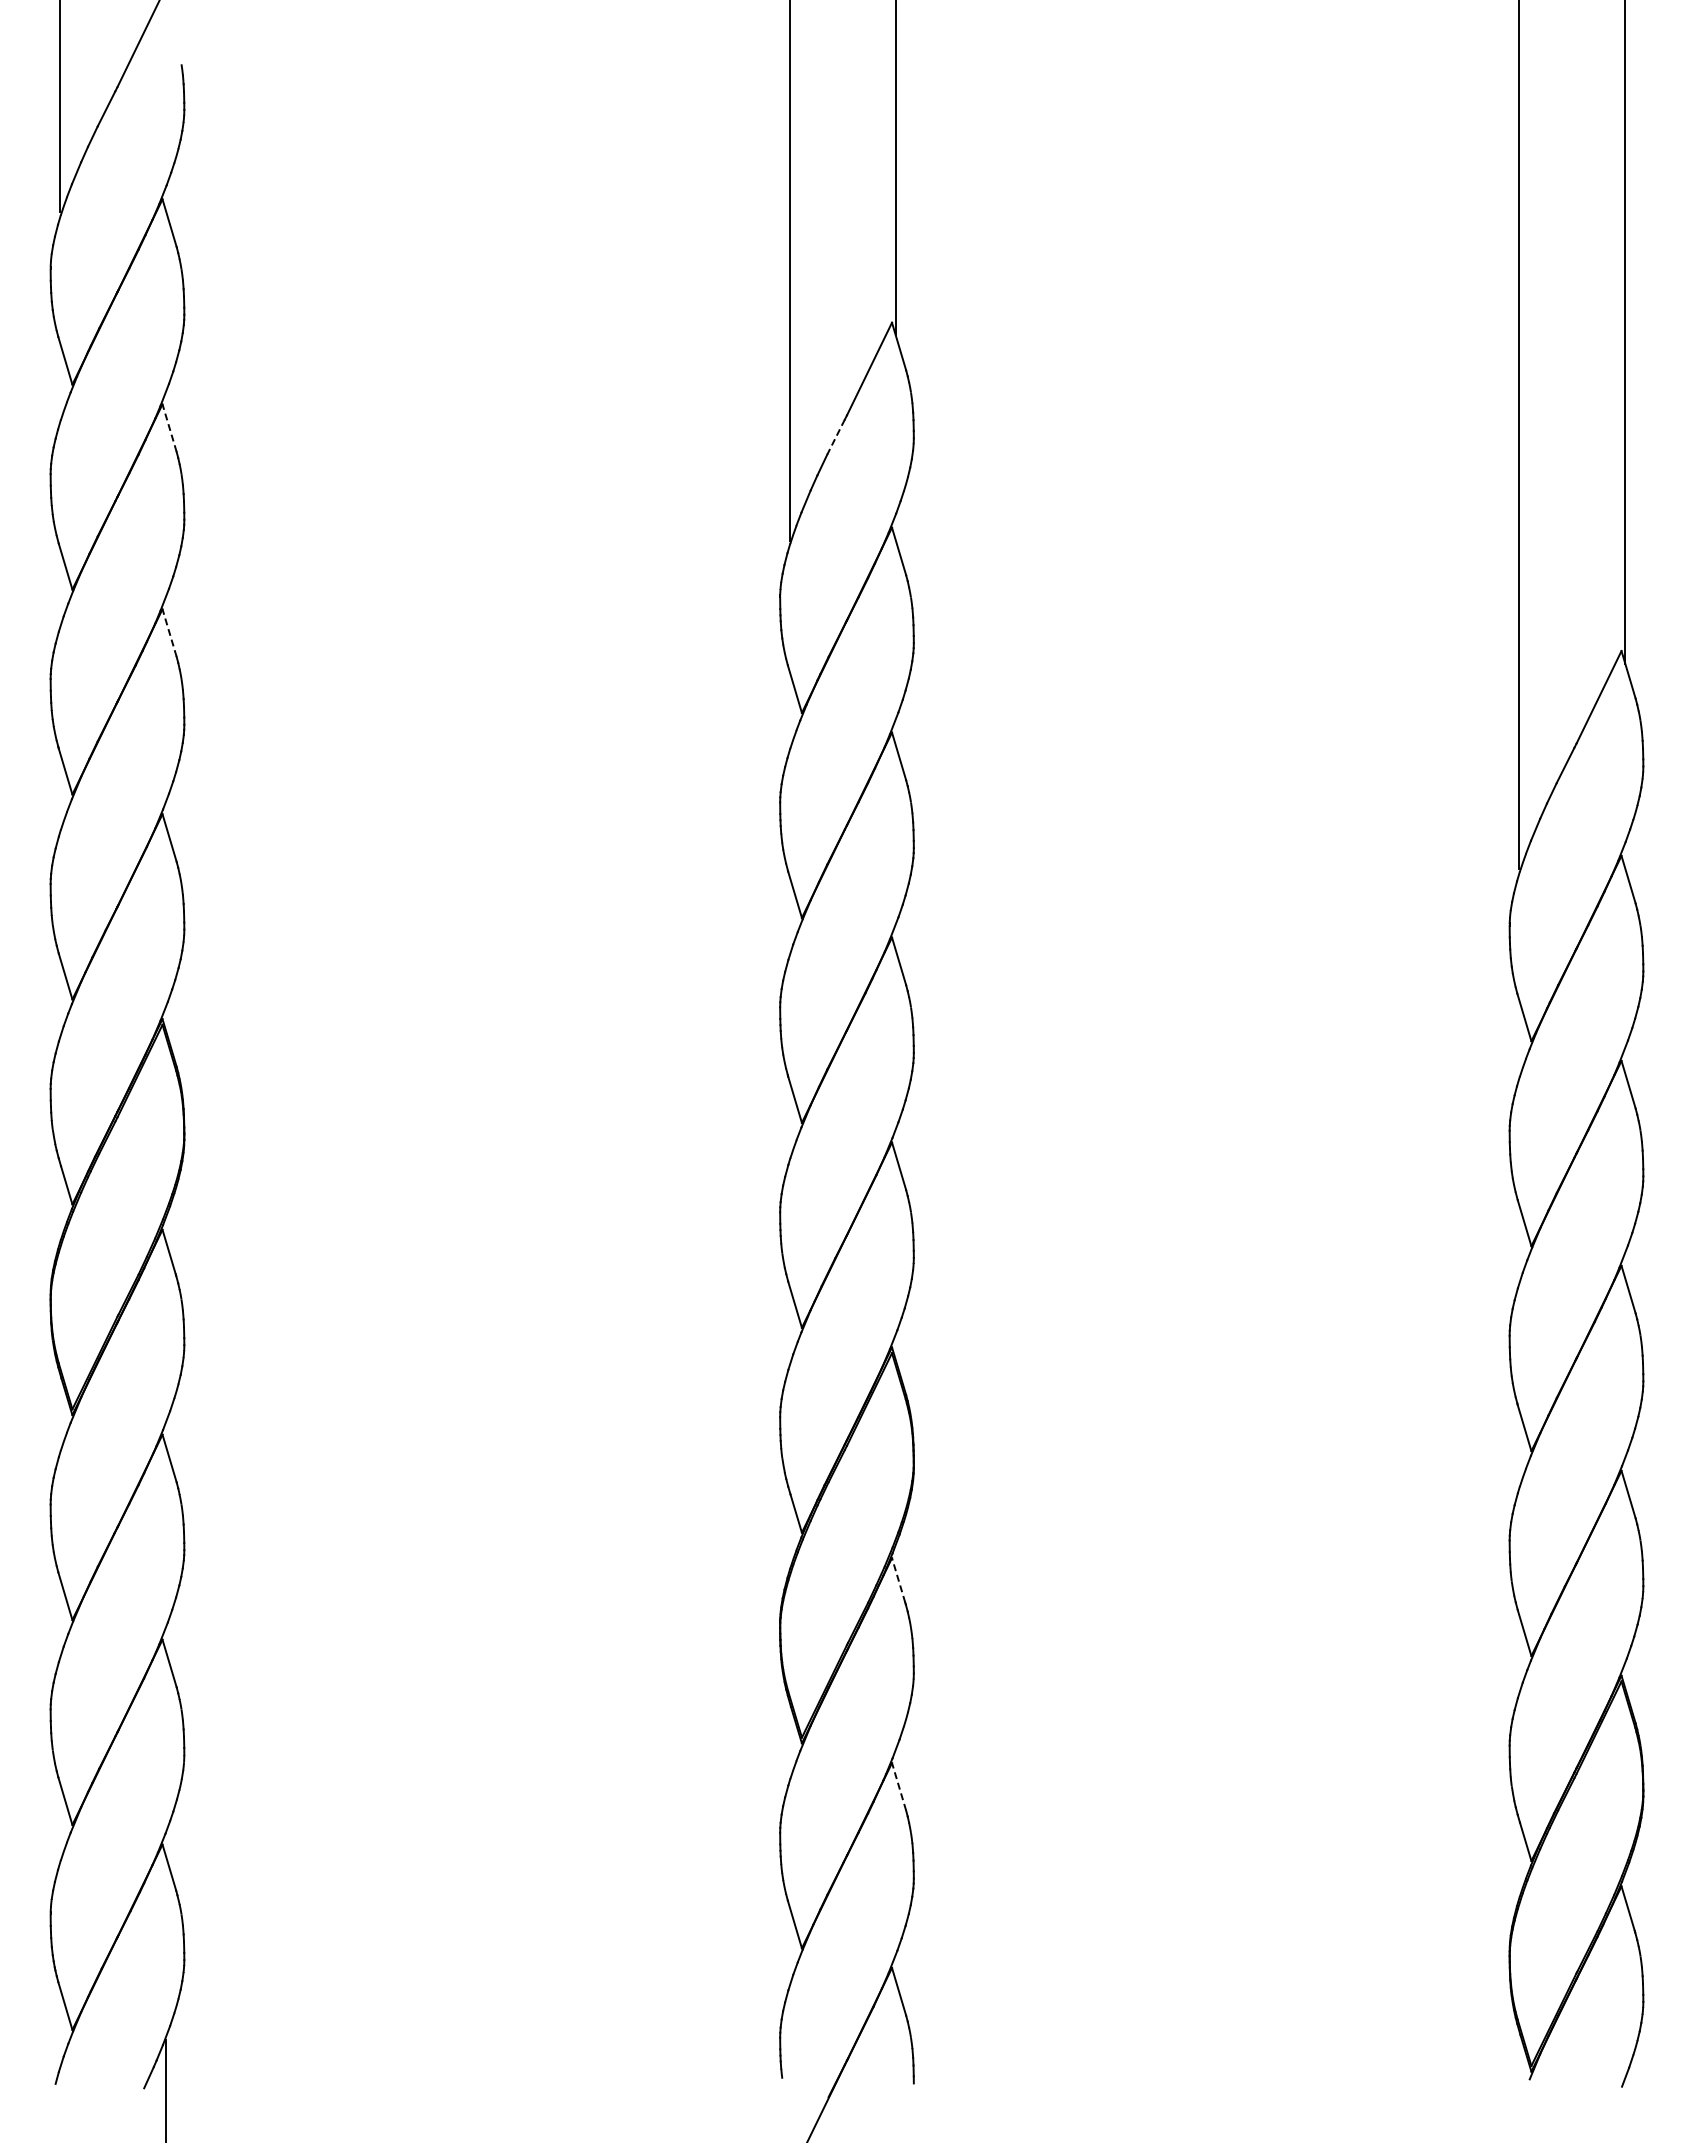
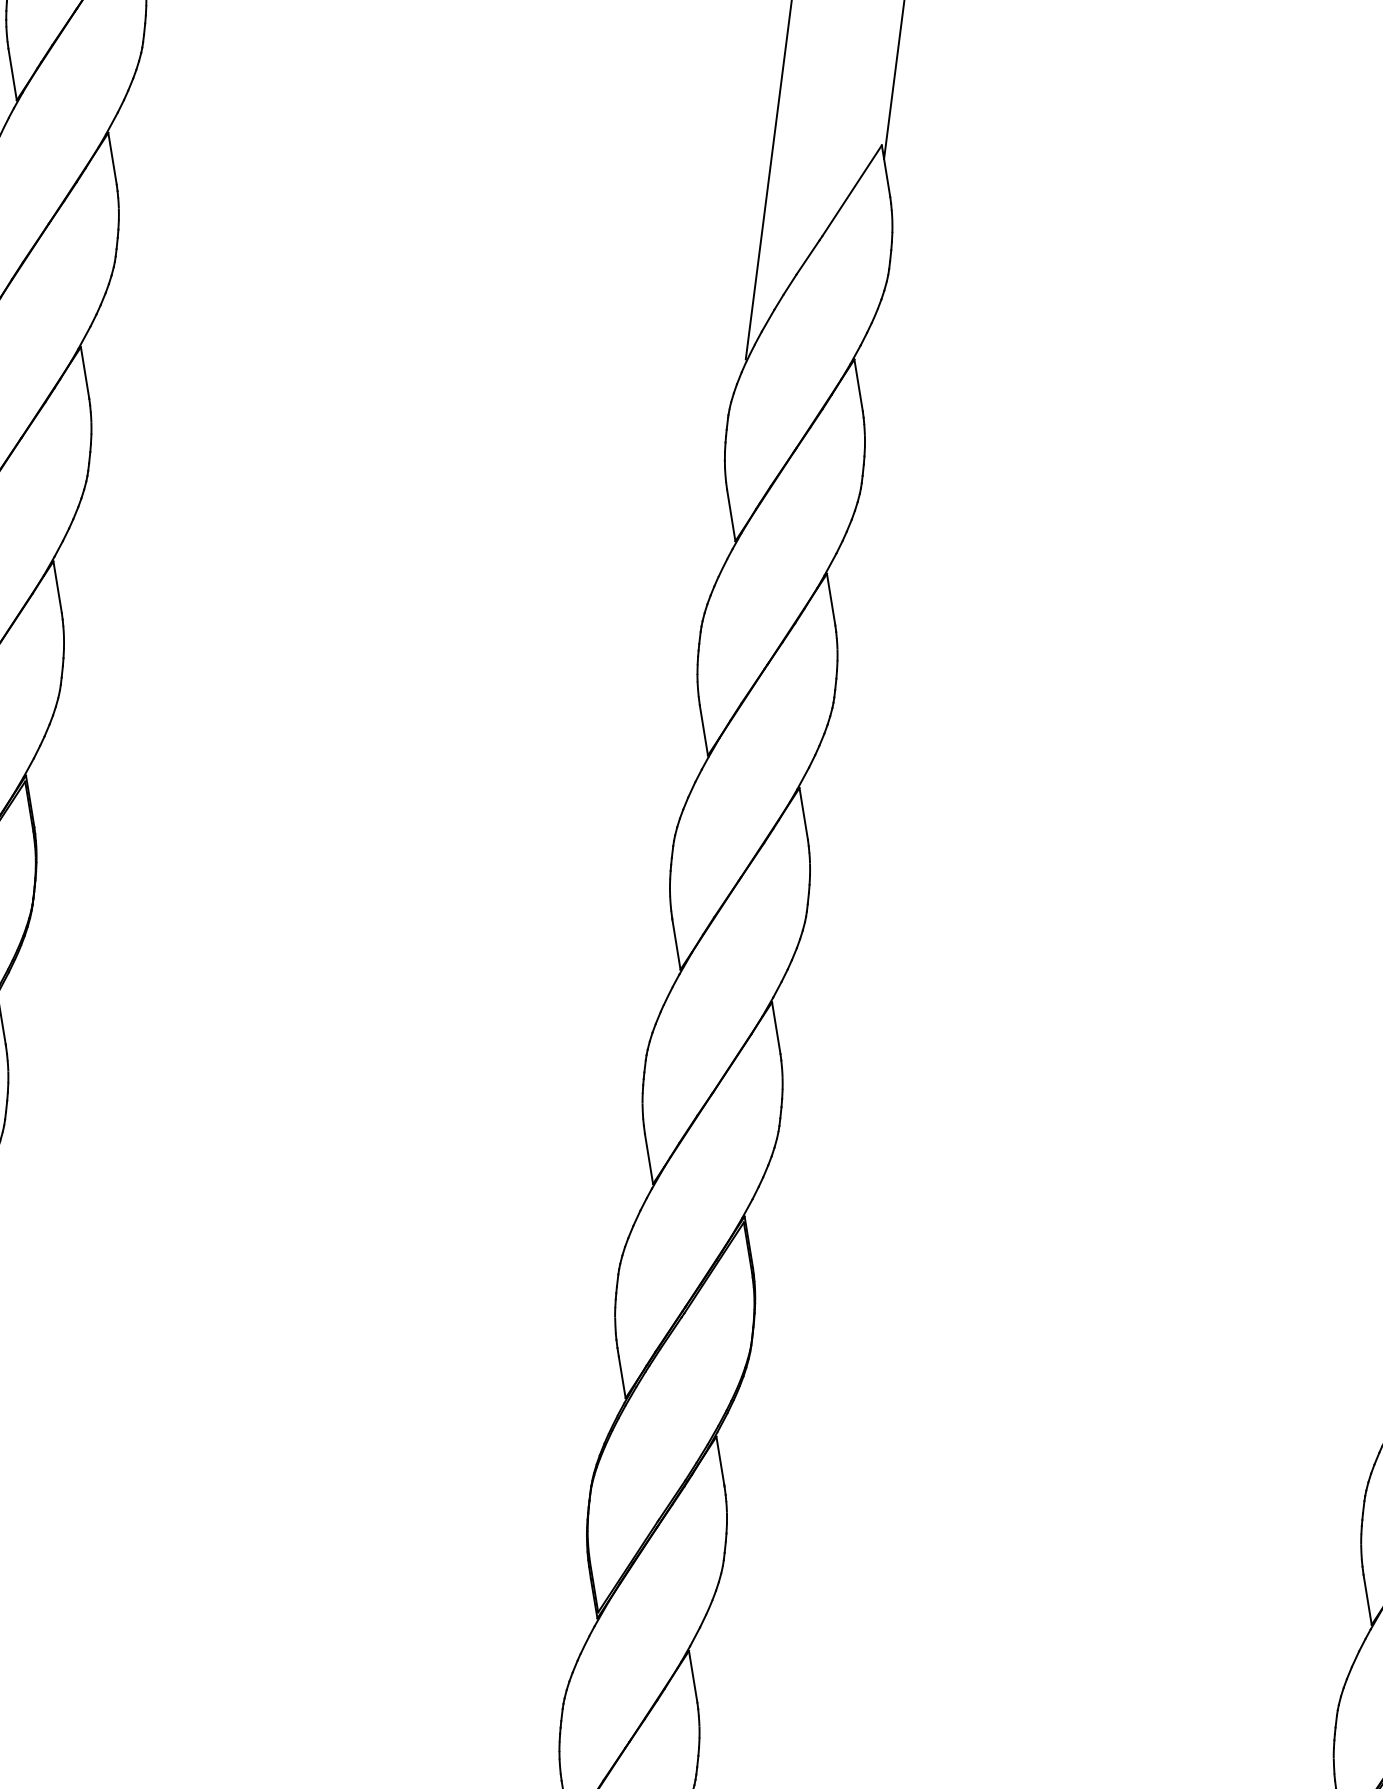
line: (169, 428) -> (112, 159), dashed -> solid
line: (836, 437) -> (808, 257), dashed -> solid
line: (169, 633) -> (84, 373), dashed -> solid
line: (898, 1579) -> (720, 1460), dashed -> solid
line: (899, 1786) -> (693, 1676), dashed -> solid

